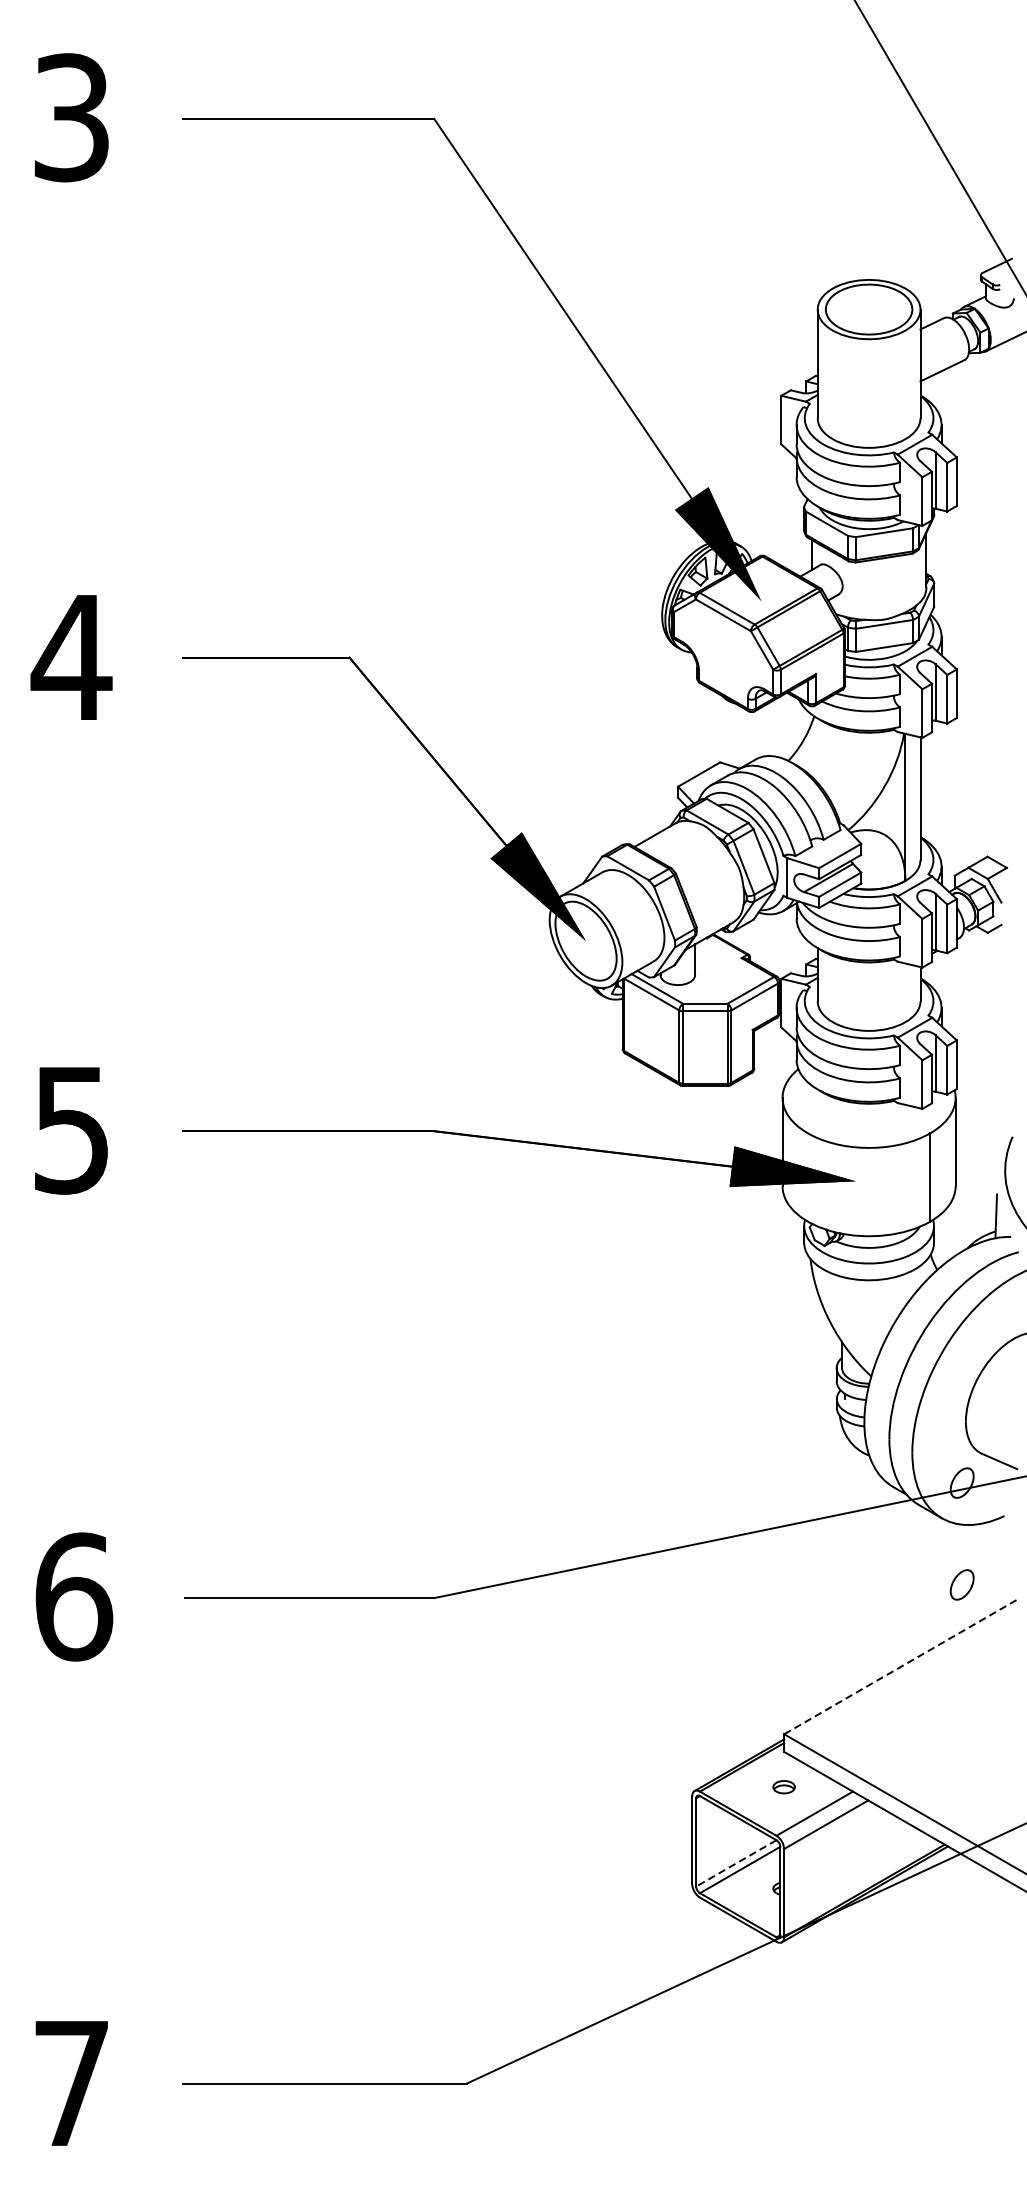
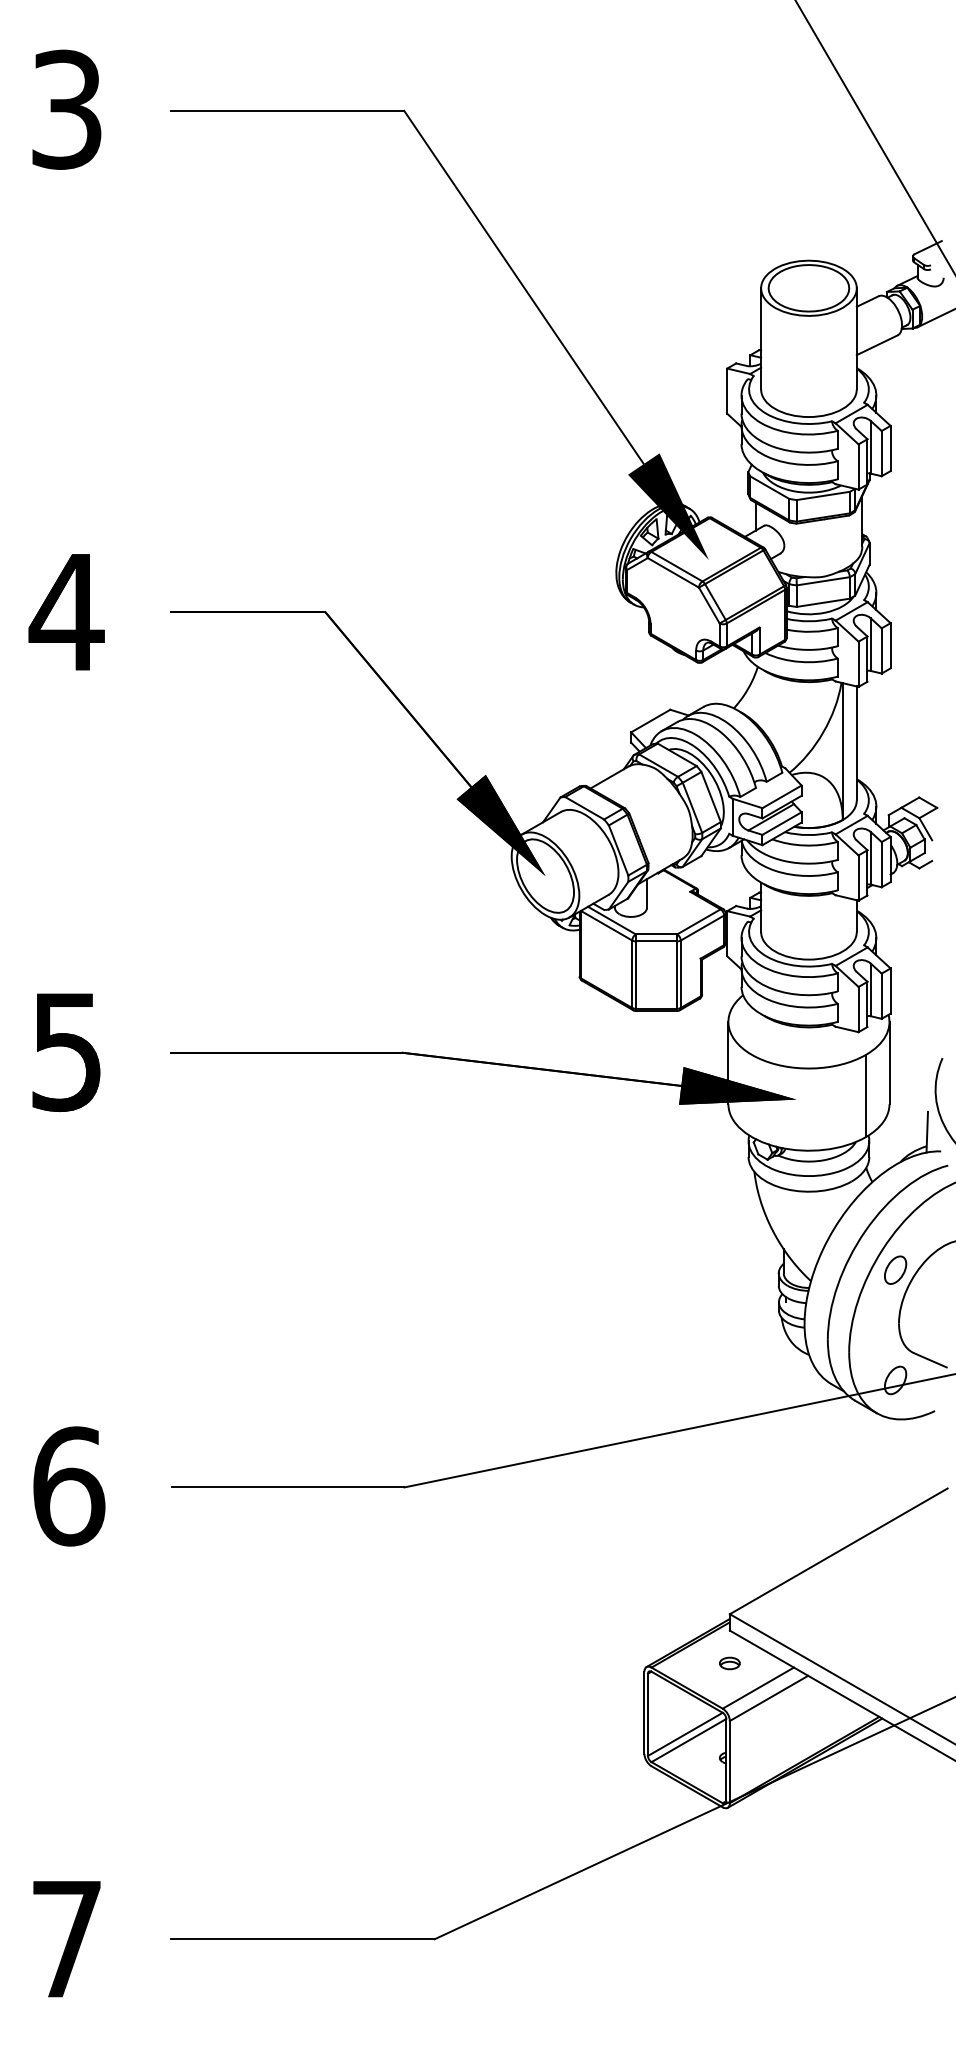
part: (962, 1584) -> (895, 1269), moved
line: (900, 1666) -> (838, 1551), dashed -> solid
line: (735, 1863) -> (684, 1734), dashed -> solid

